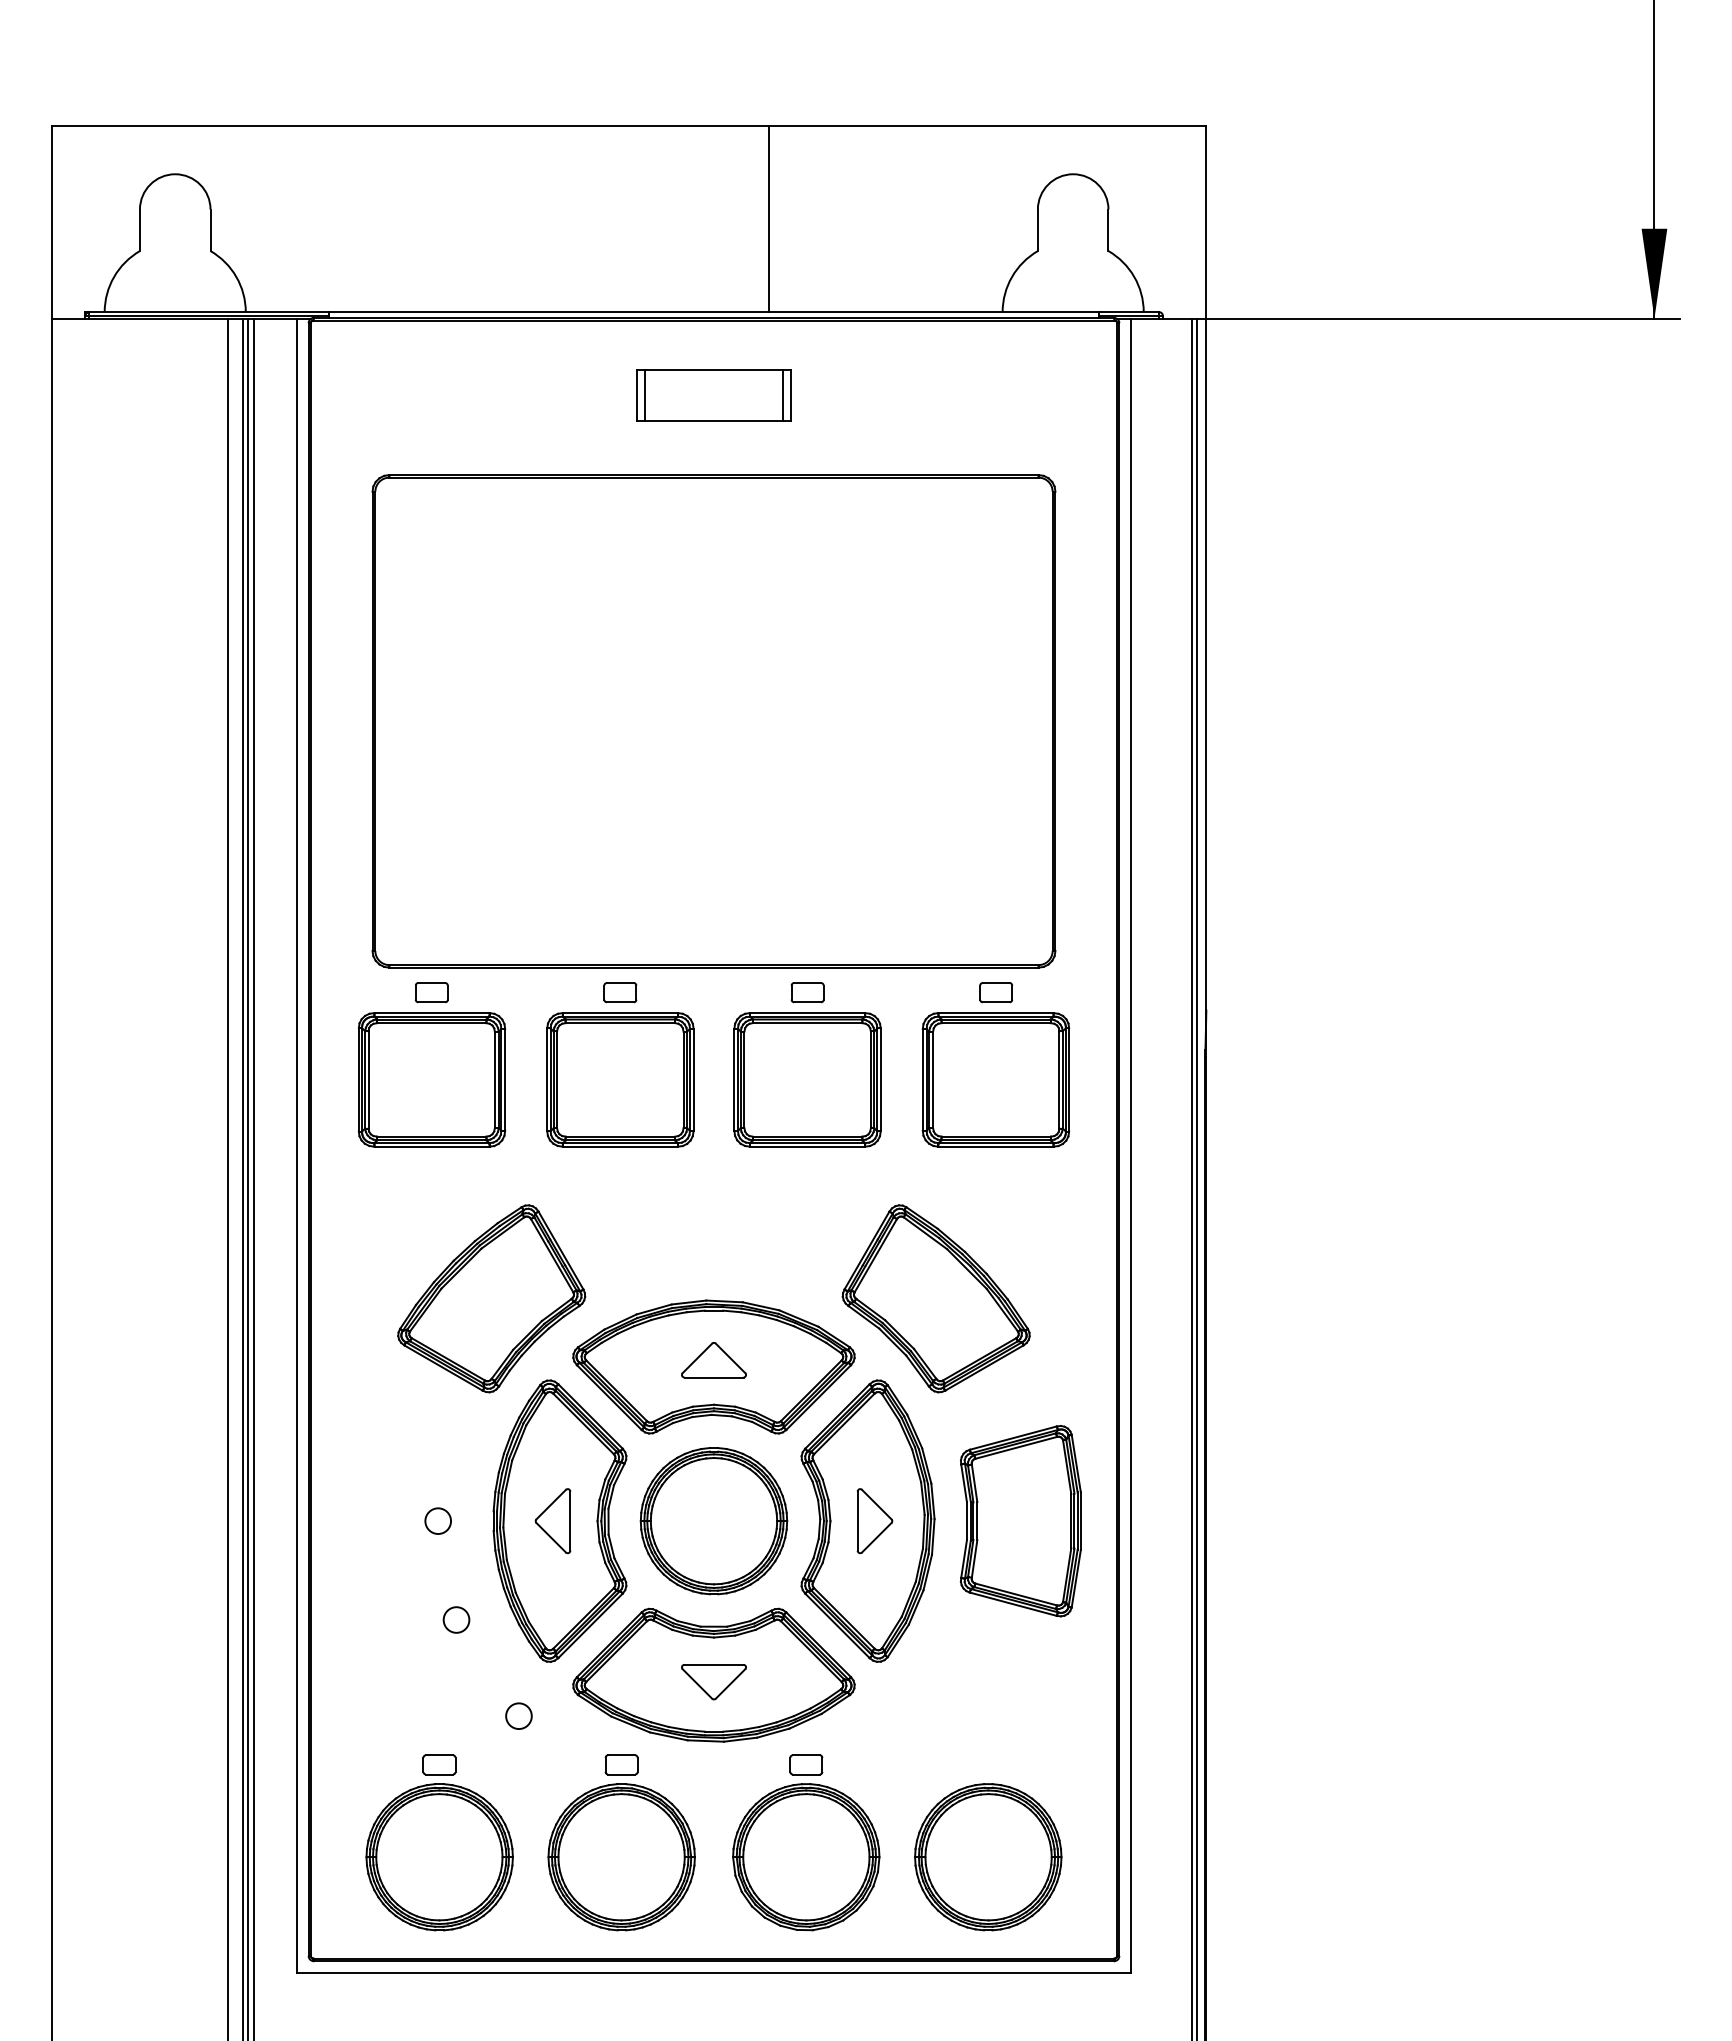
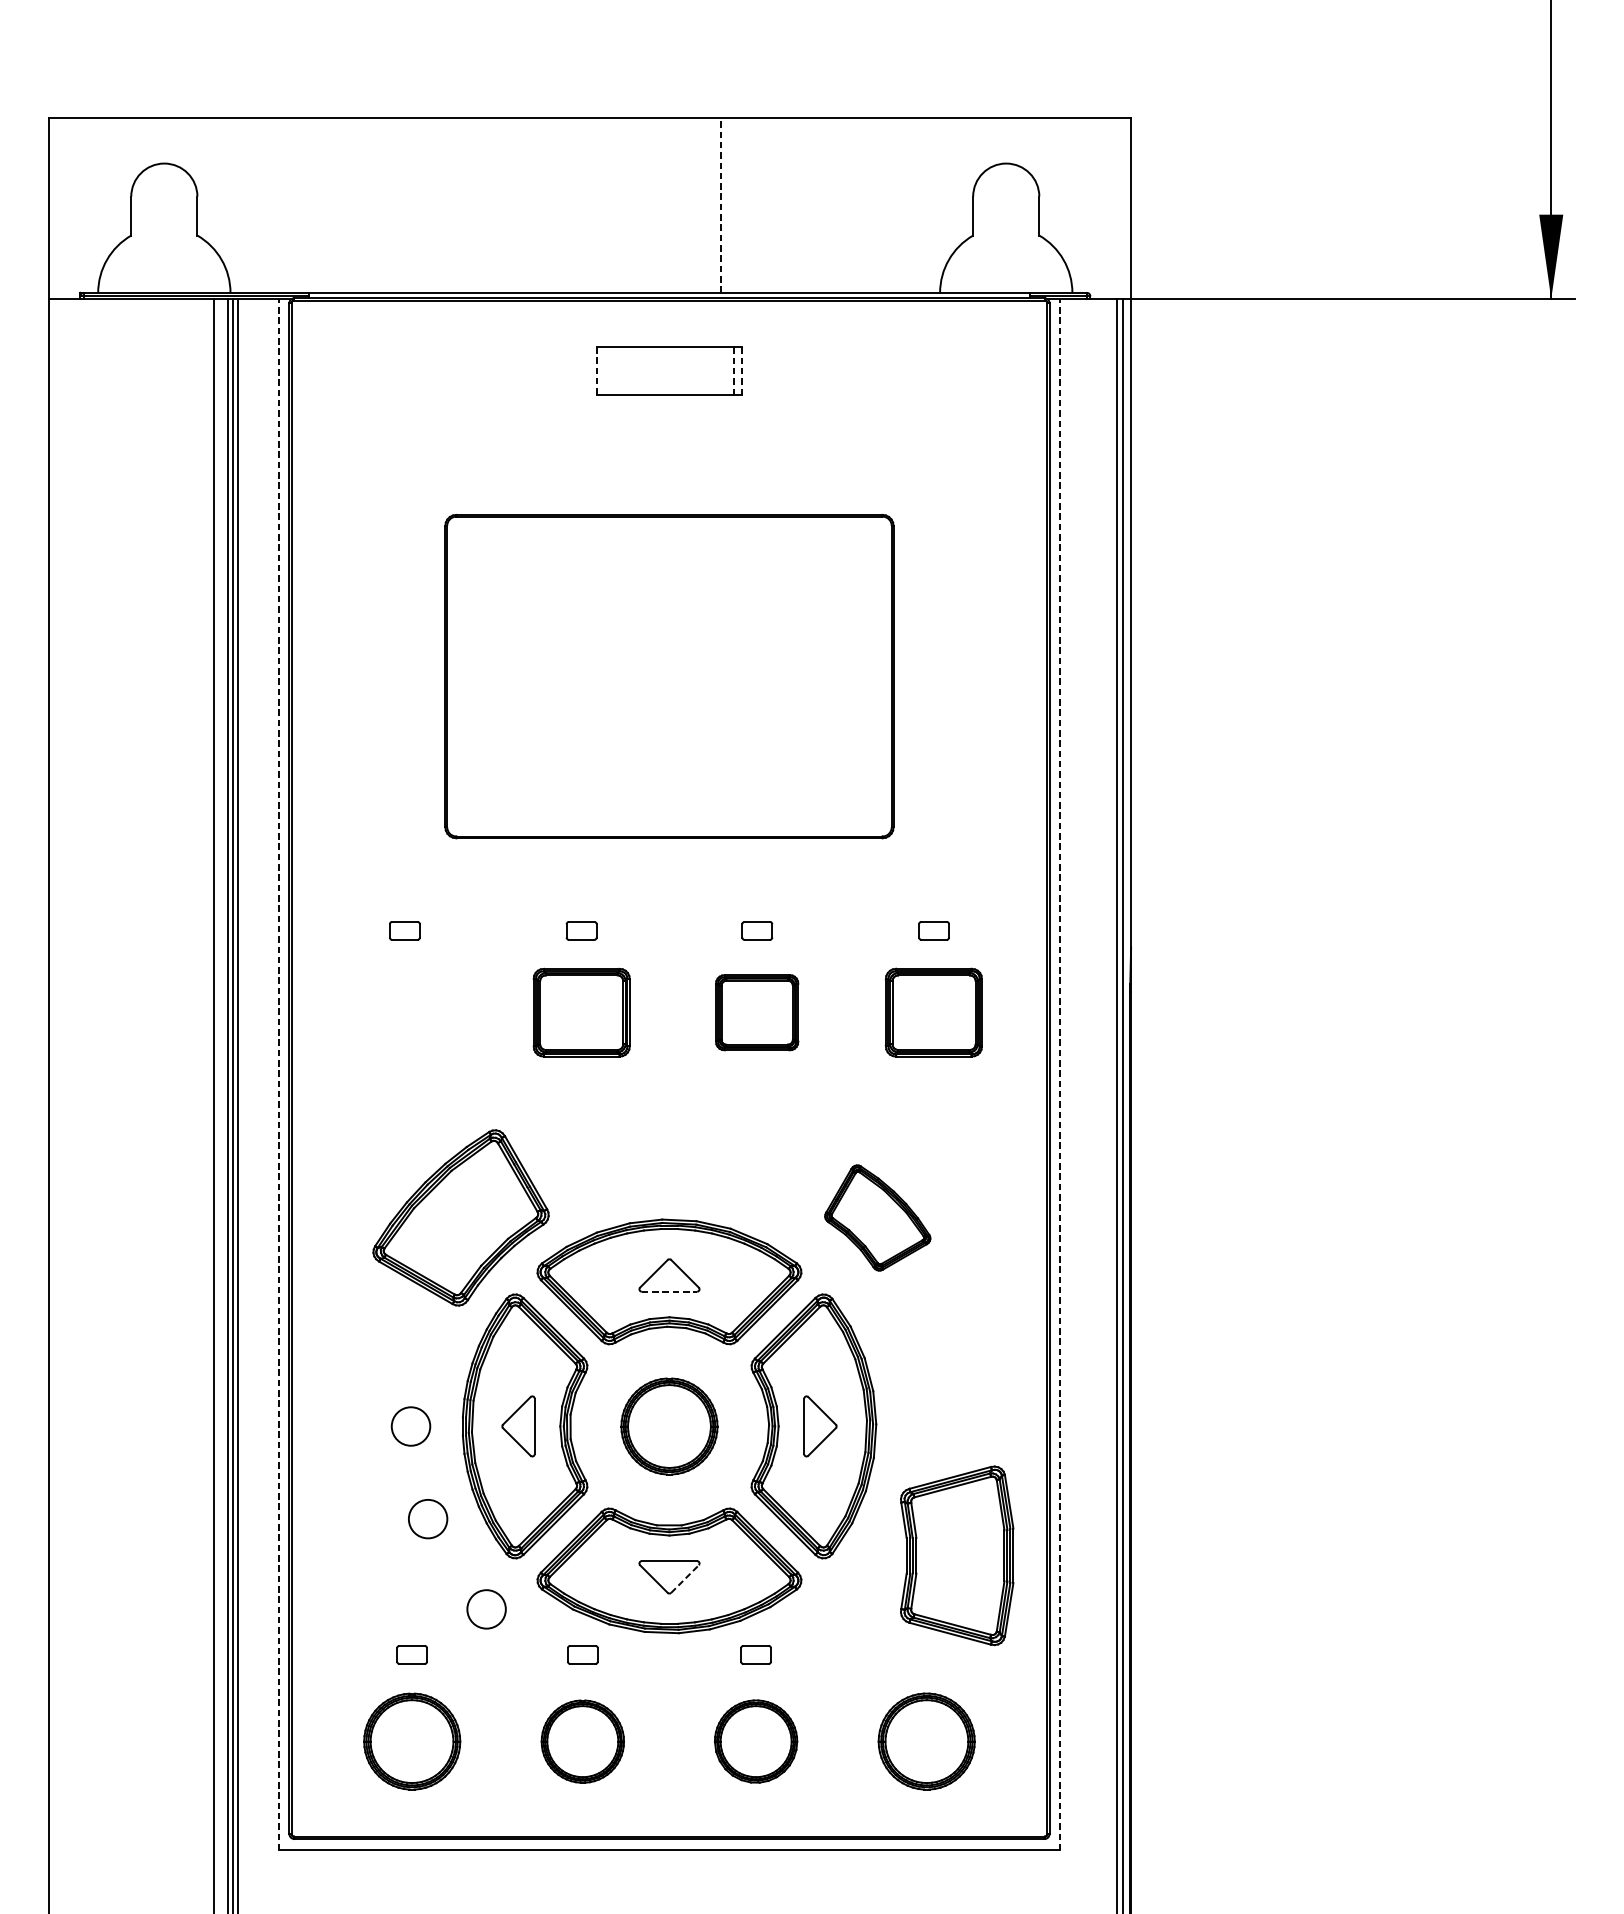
line: (769, 219) -> (721, 205), solid -> dashed
line: (637, 395) -> (597, 371), solid -> dashed
line: (645, 395) -> (605, 371), removed
line: (782, 395) -> (733, 371), solid -> dashed
line: (790, 395) -> (741, 371), solid -> dashed
part: (713, 721) -> (669, 676), size x0.7
part: (431, 1079) -> (404, 1012), removed
part: (620, 1079) -> (581, 1012), size x0.7
part: (807, 1079) -> (757, 1012), size x0.6
part: (995, 1079) -> (933, 1012), size x0.7
line: (297, 1145) -> (278, 1074), solid -> dashed
line: (1130, 1145) -> (1059, 1074), solid -> dashed
part: (935, 1298) -> (877, 1217), size x0.6
line: (714, 1377) -> (669, 1291), solid -> dashed
circle: (437, 1520) -> (410, 1425), size x1.6
part: (713, 1521) -> (669, 1426), size x0.7
part: (1020, 1521) -> (956, 1556), moved
circle: (456, 1619) -> (428, 1518), size x1.6
line: (730, 1683) -> (684, 1578), solid -> dashed
circle: (518, 1715) -> (486, 1608), size x1.6
part: (439, 1857) -> (412, 1741), size x0.7
part: (621, 1857) -> (582, 1741), size x0.6
part: (806, 1857) -> (756, 1741), size x0.6
part: (988, 1857) -> (926, 1741), size x0.7

